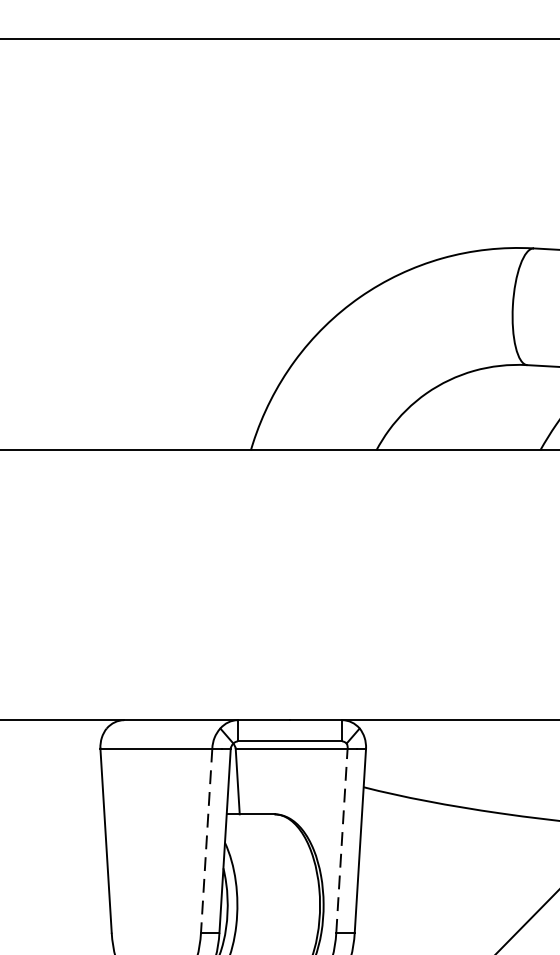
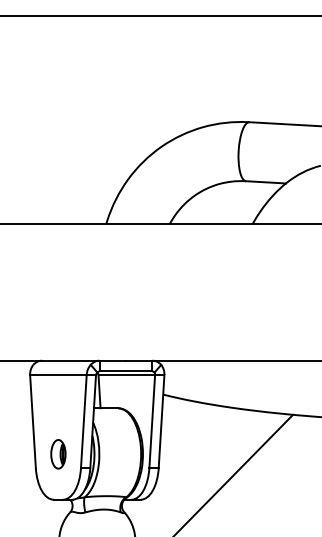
line: (205, 840) -> (83, 421), dashed -> solid
line: (342, 840) -> (152, 421), dashed -> solid
part: (156, 905) -> (58, 454), added

